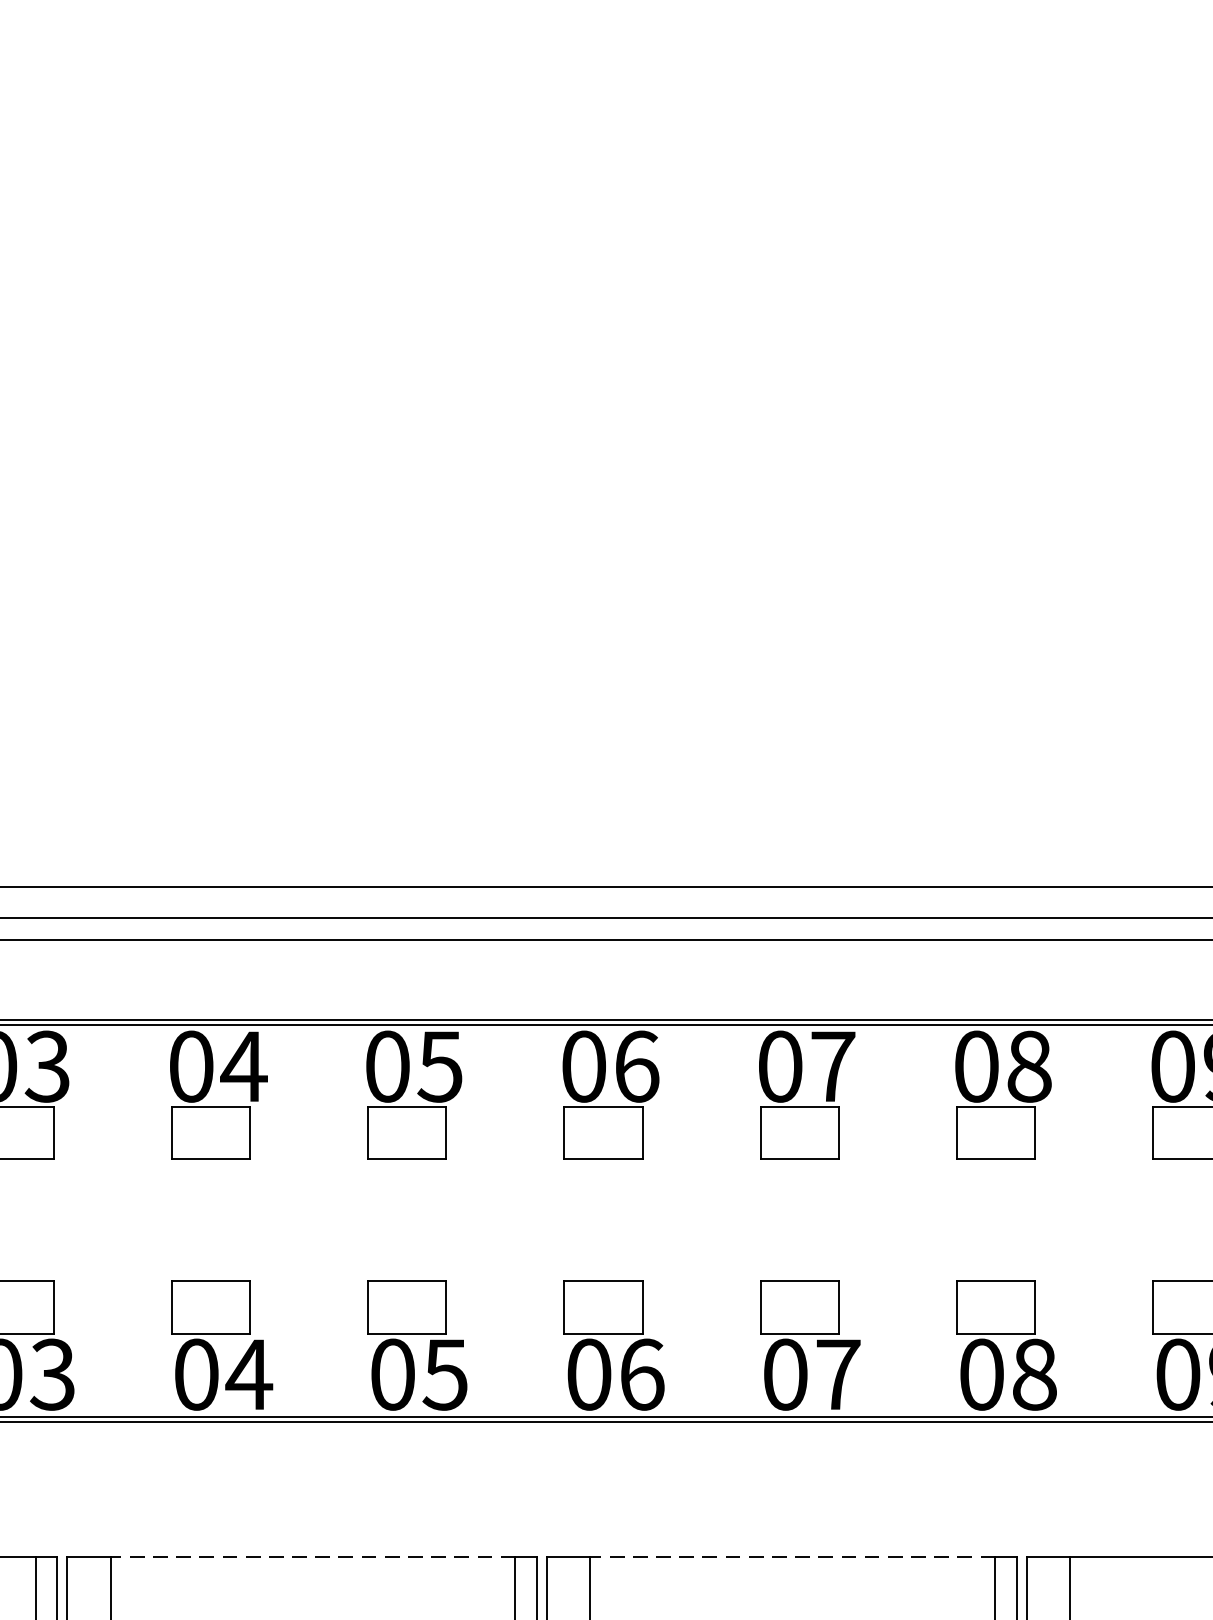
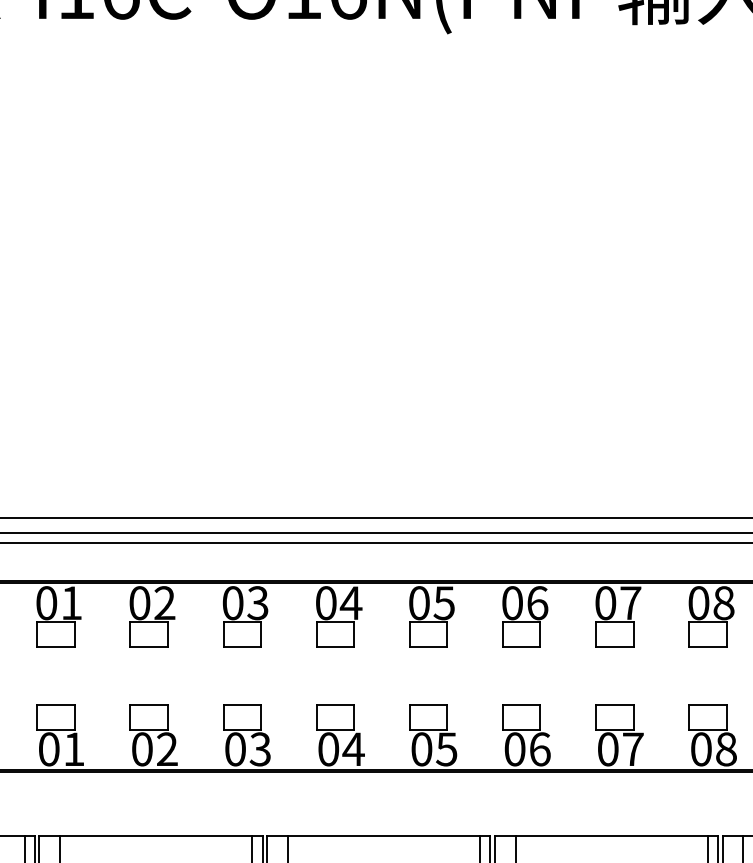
line: (312, 1556) -> (383, 835), dashed -> solid
line: (792, 1556) -> (611, 835), dashed -> solid

